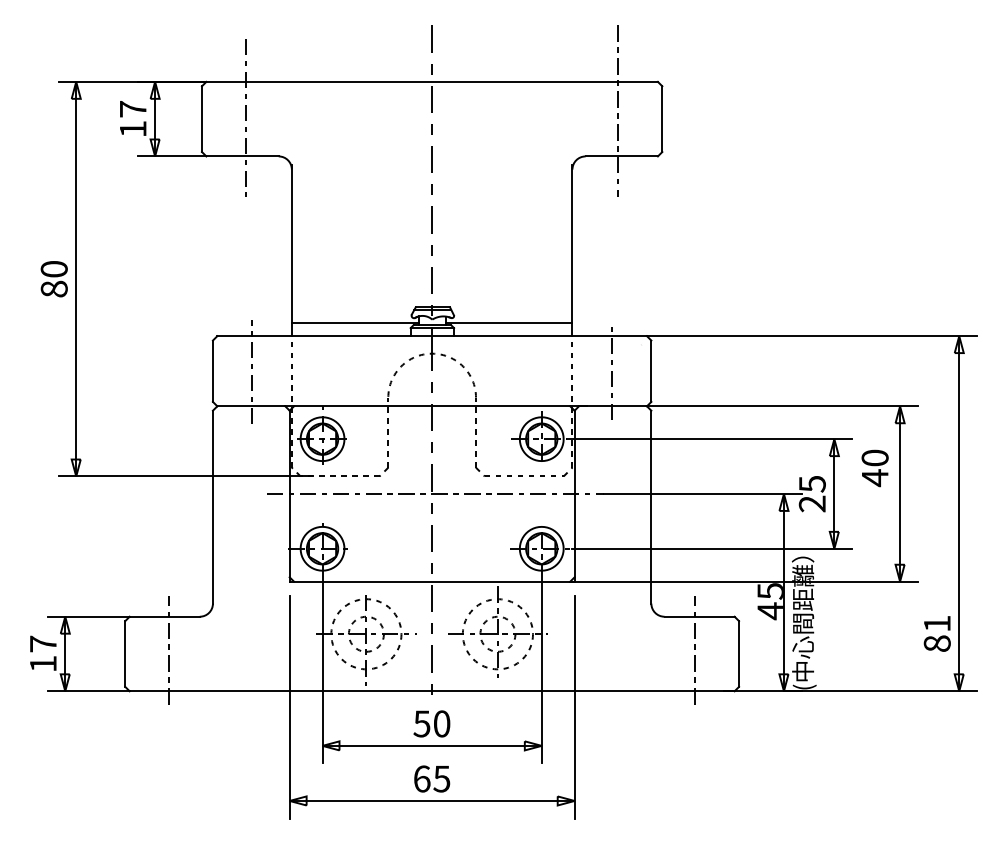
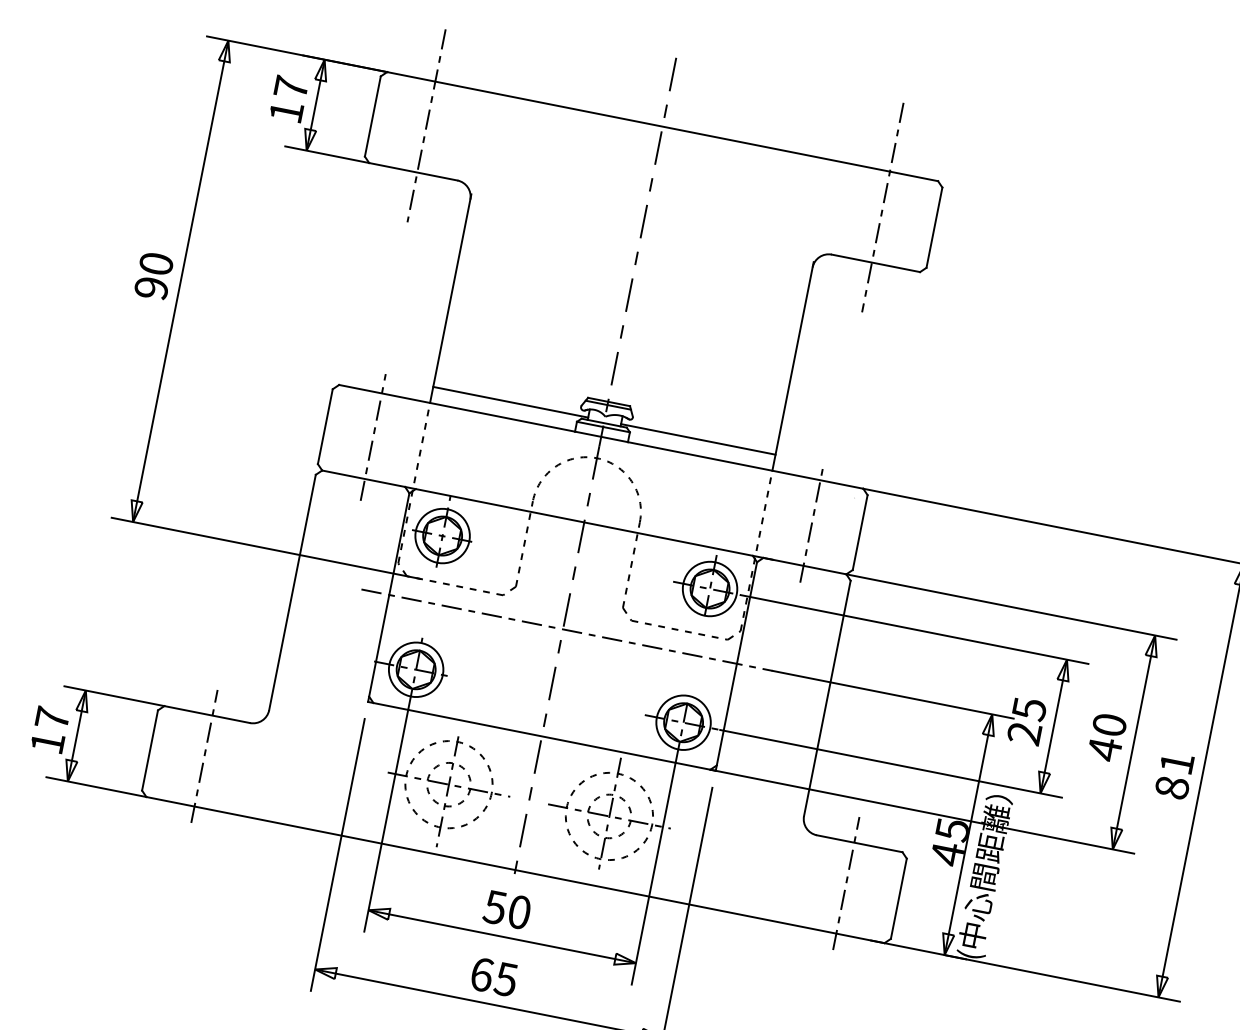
text: (53, 288) -> (150, 287), 80 -> 90
text: (874, 468) -> (1106, 737), moved
text: (936, 633) -> (1173, 775), moved

